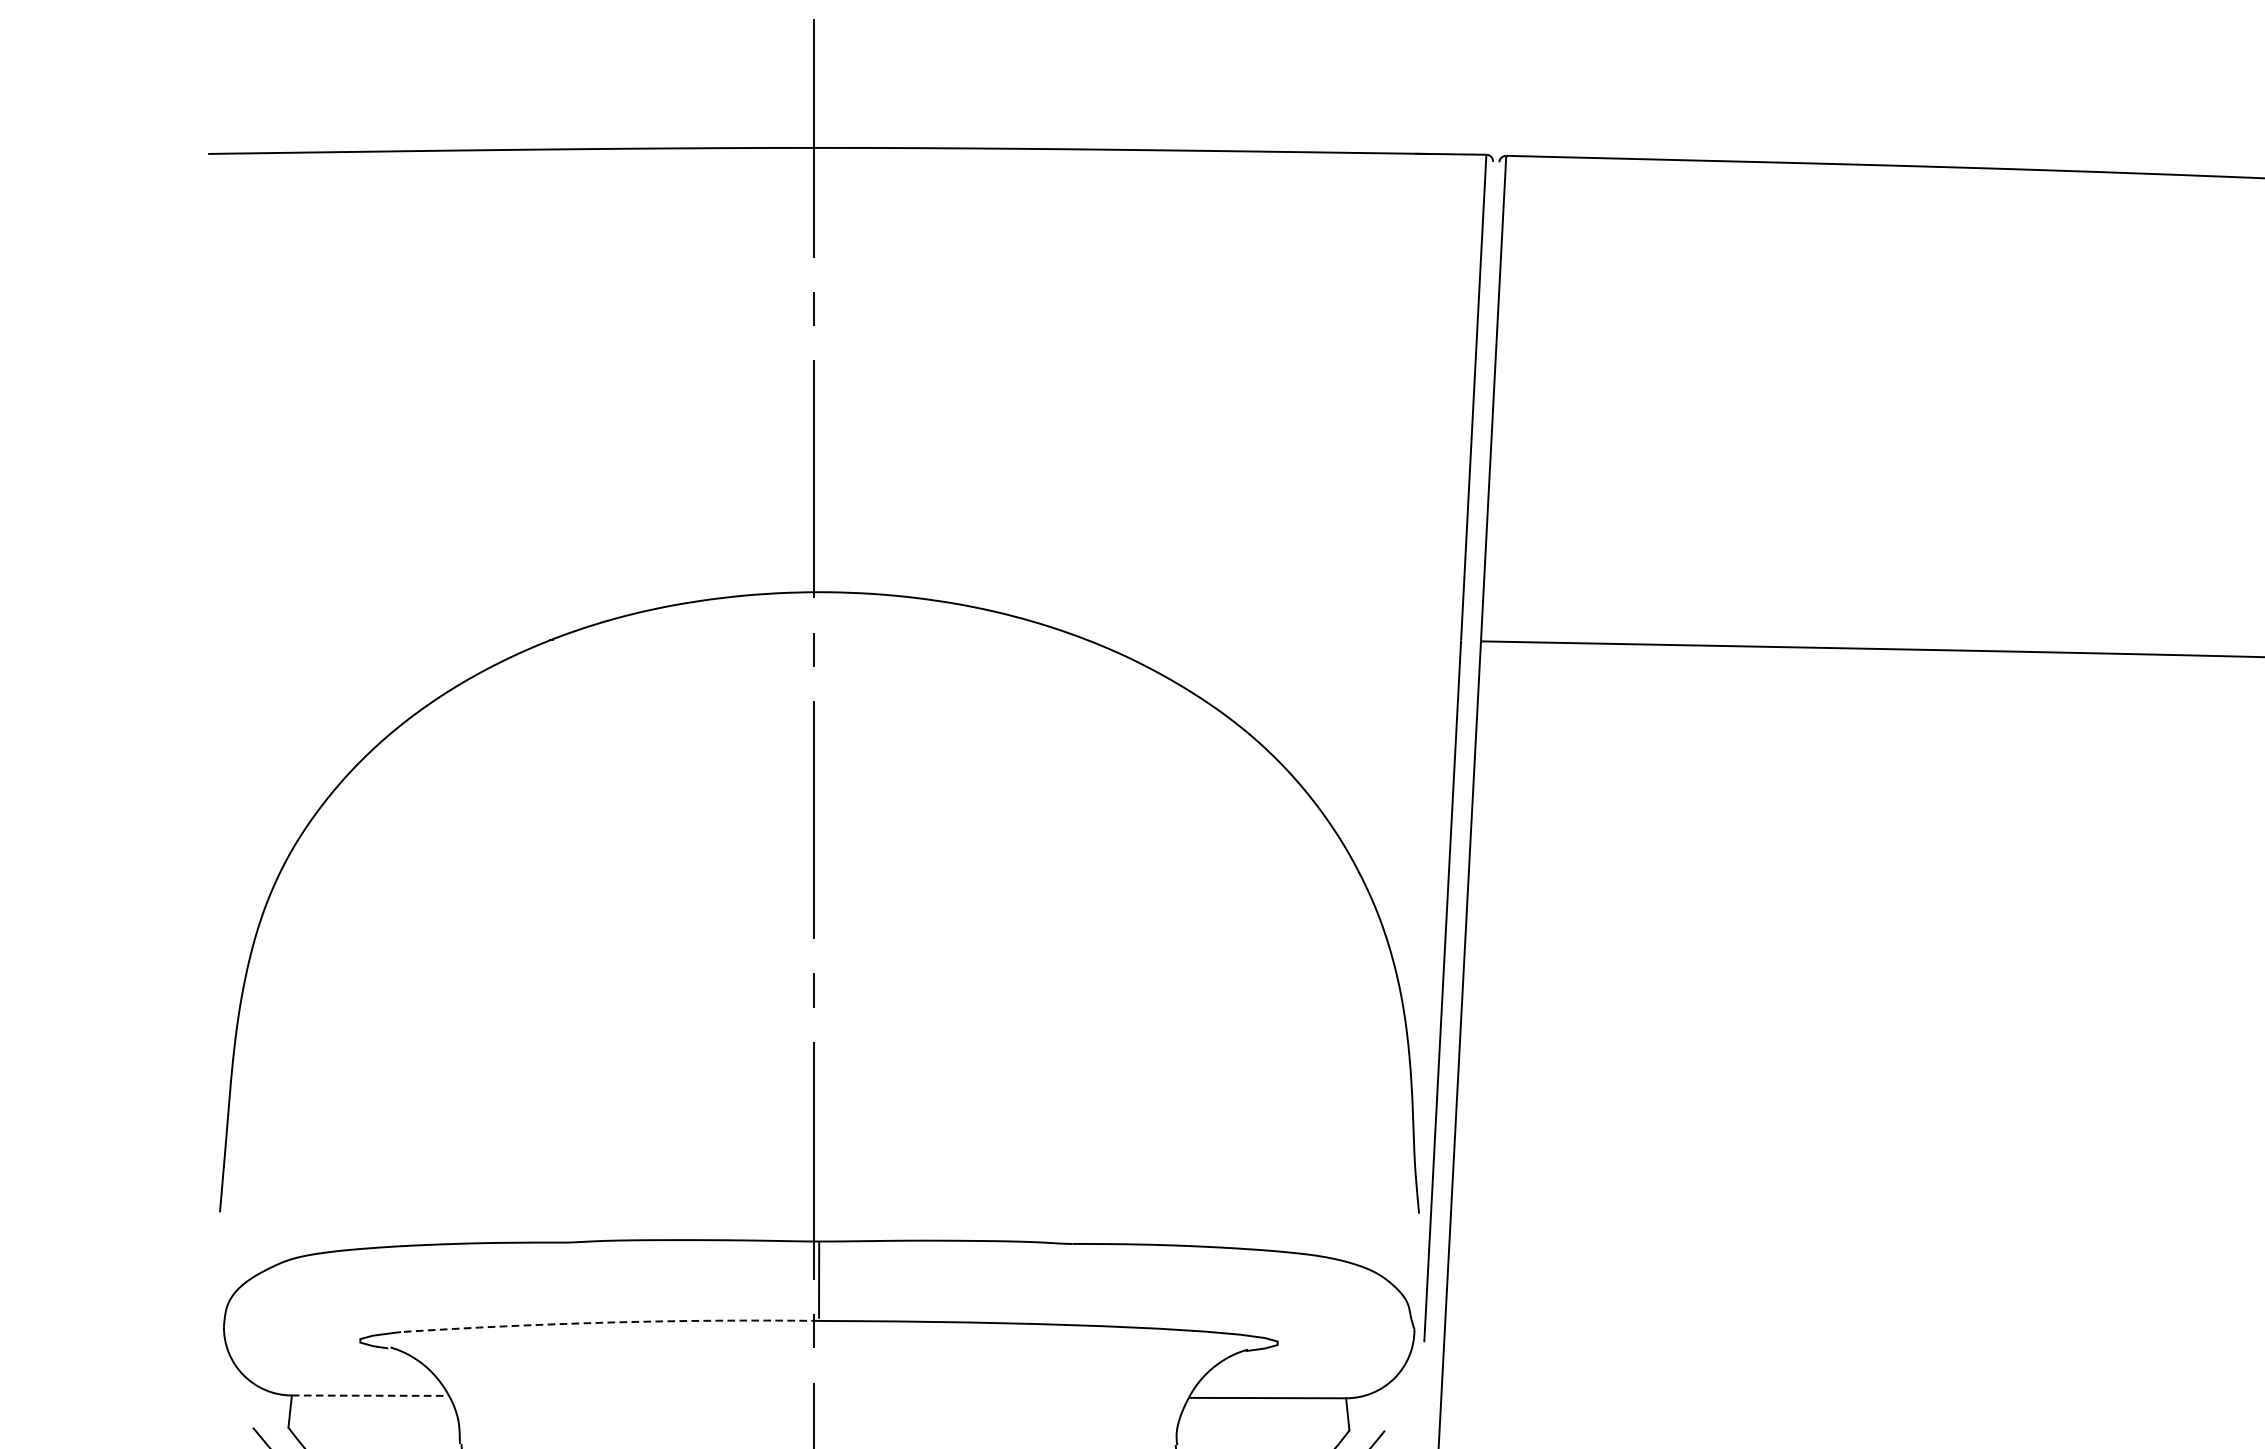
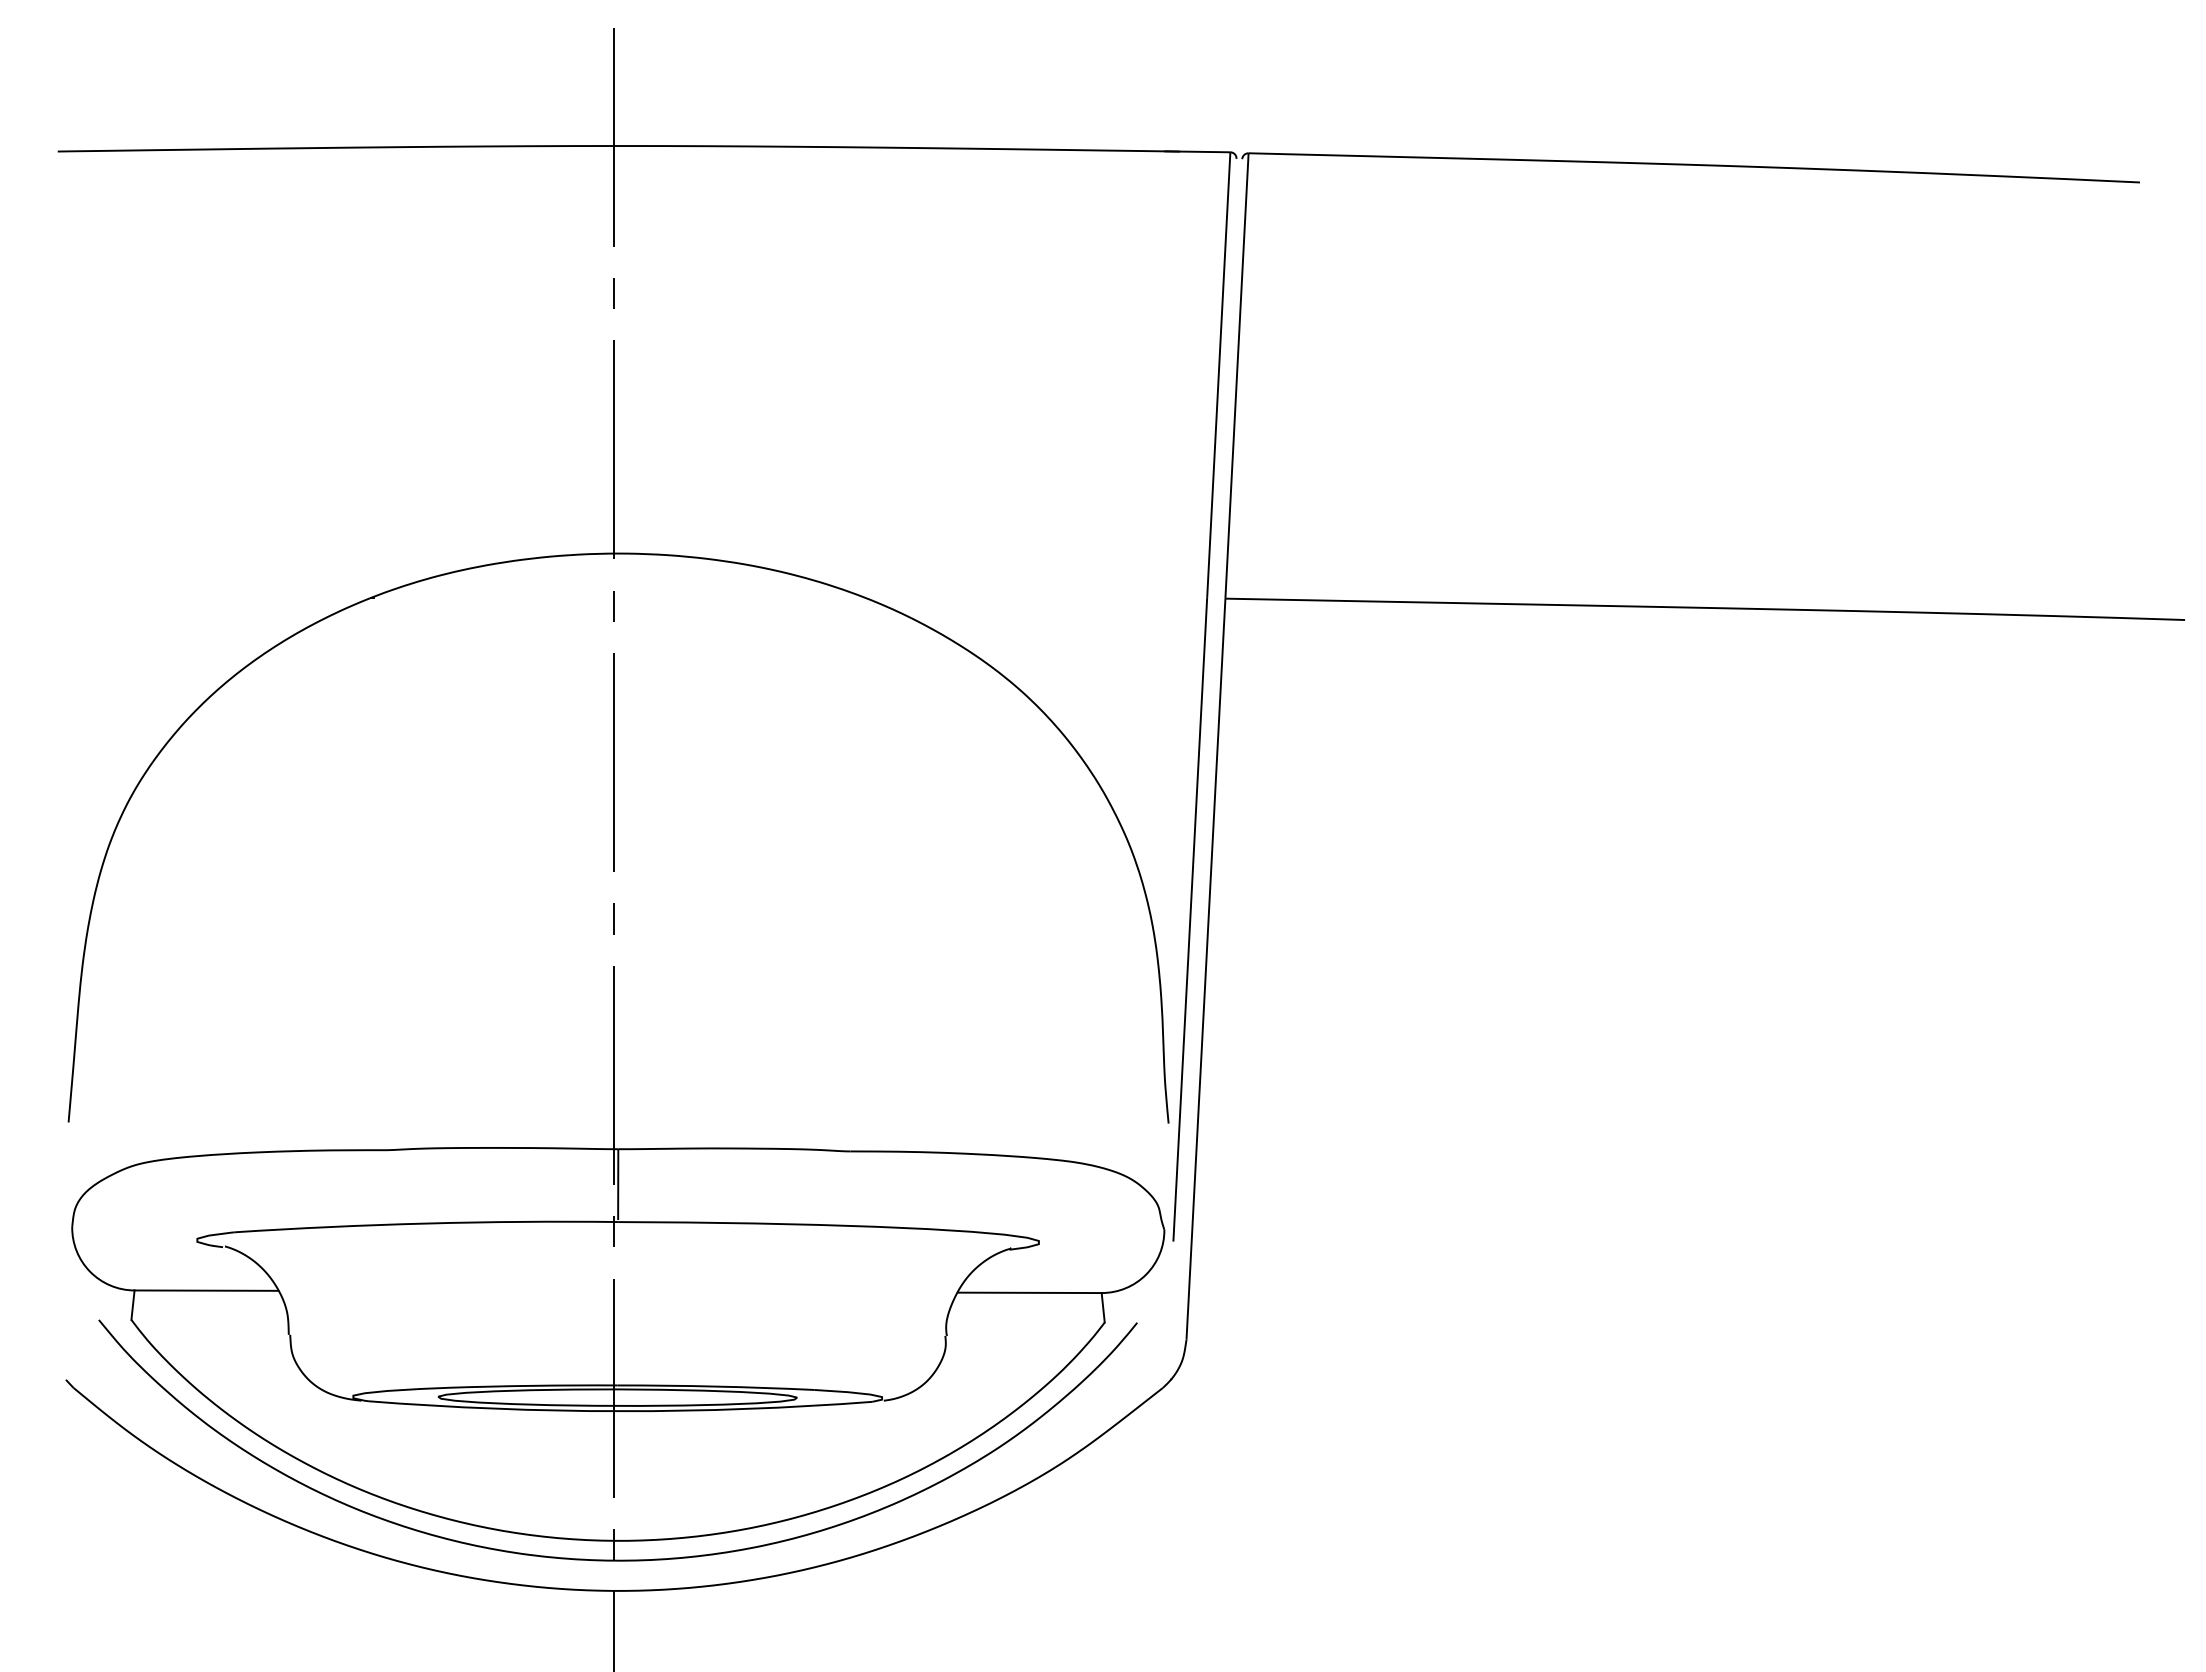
arc: (610, 1322) -> (426, 1223), dashed -> solid
line: (370, 1395) -> (206, 1290), dashed -> solid

